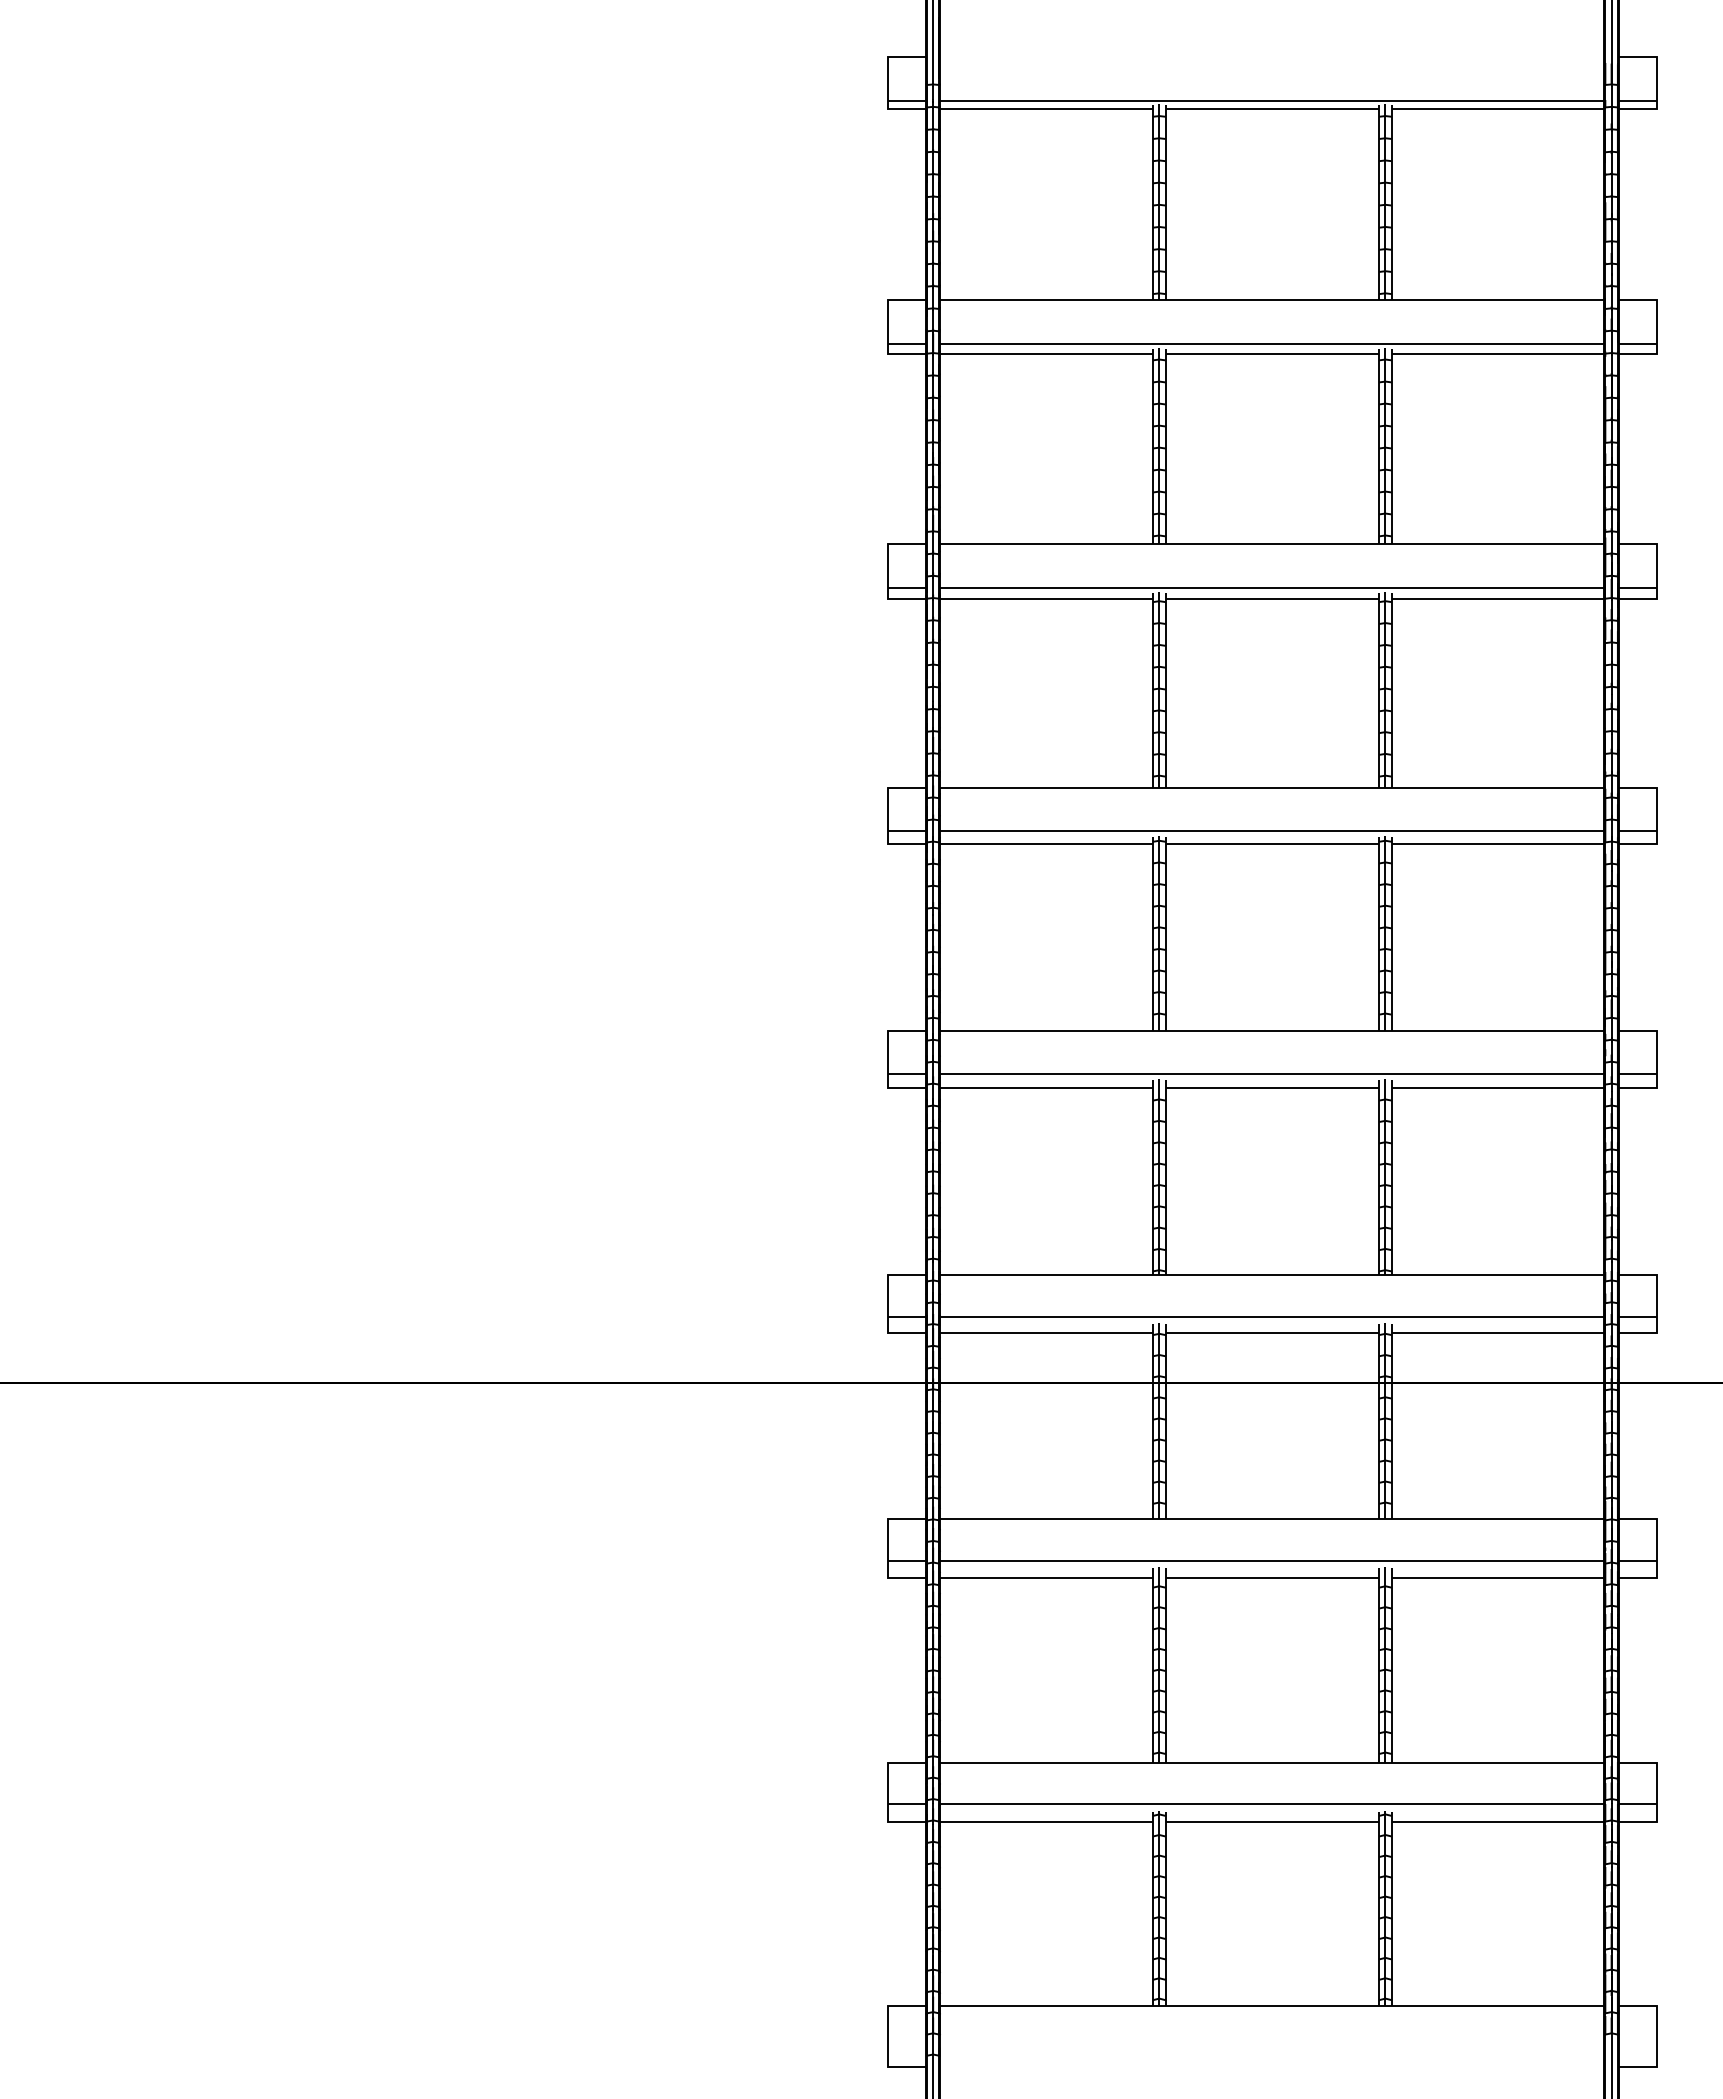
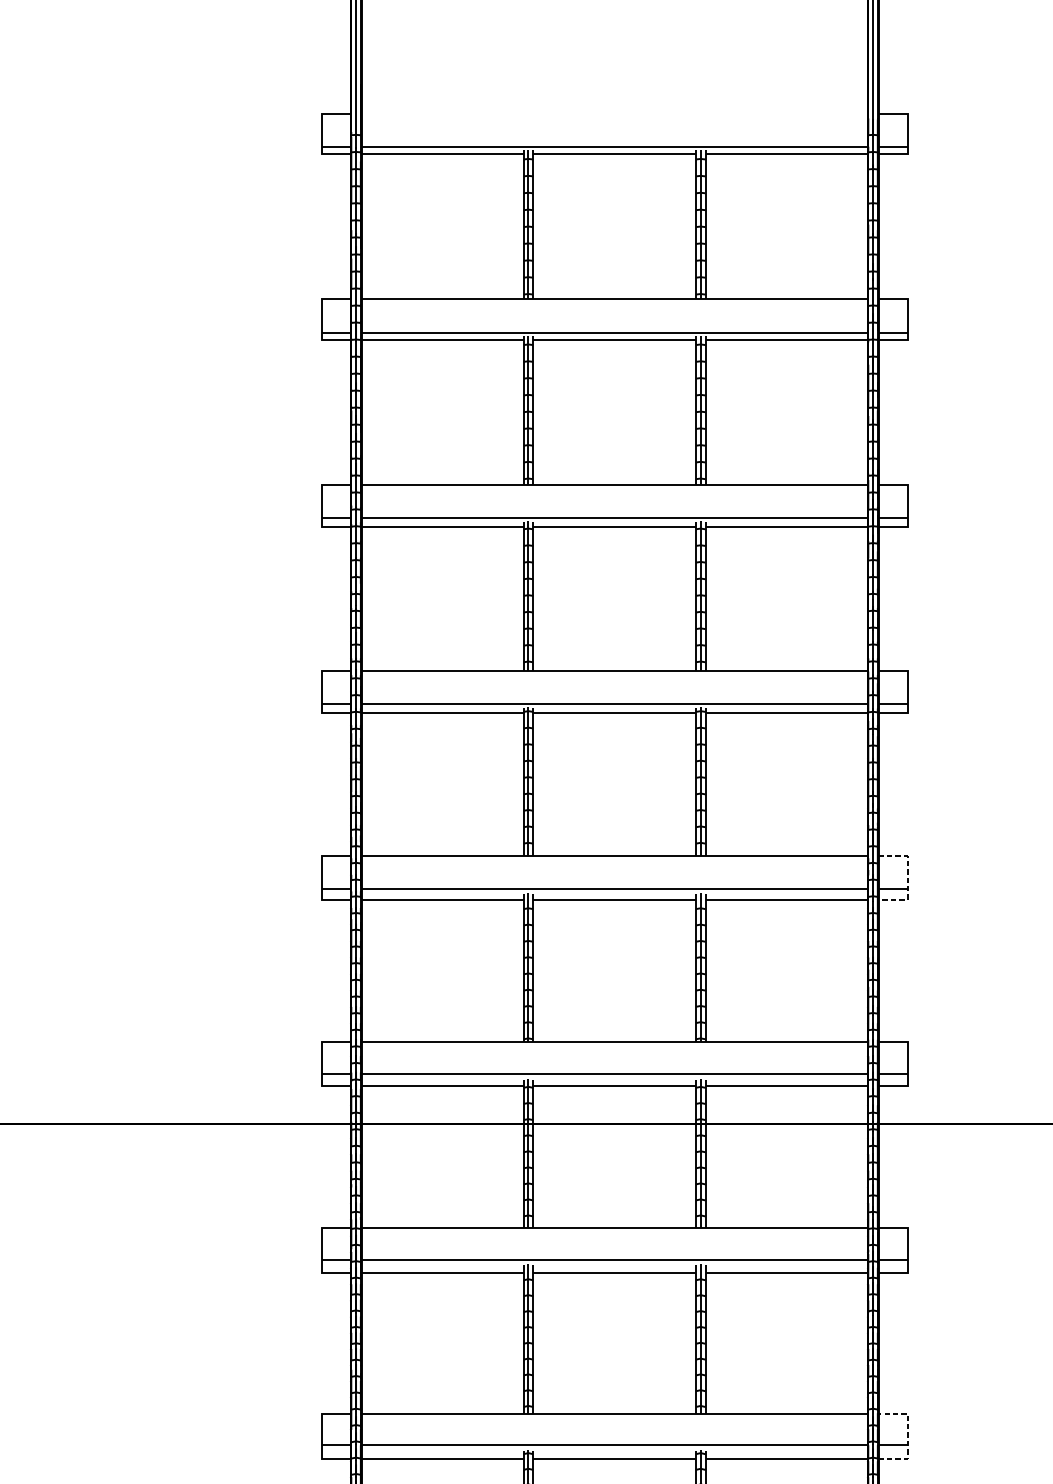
line: (1656, 1059) -> (907, 877), solid -> dashed
line: (1656, 1792) -> (907, 1436), solid -> dashed

